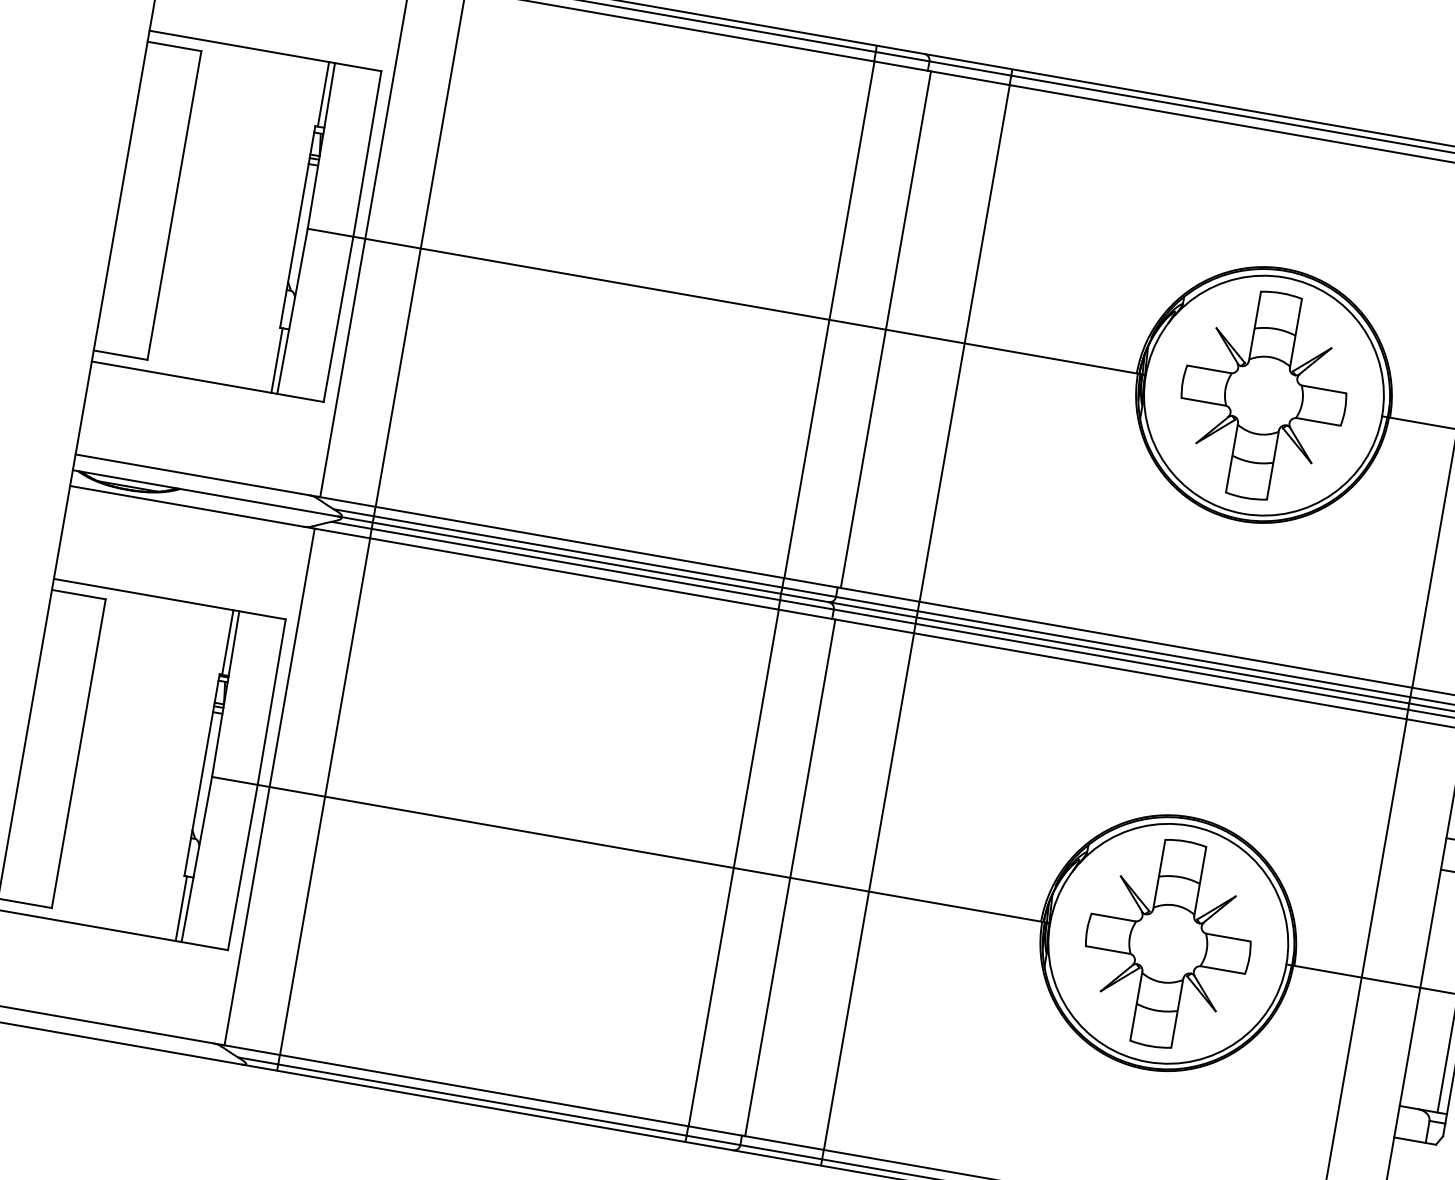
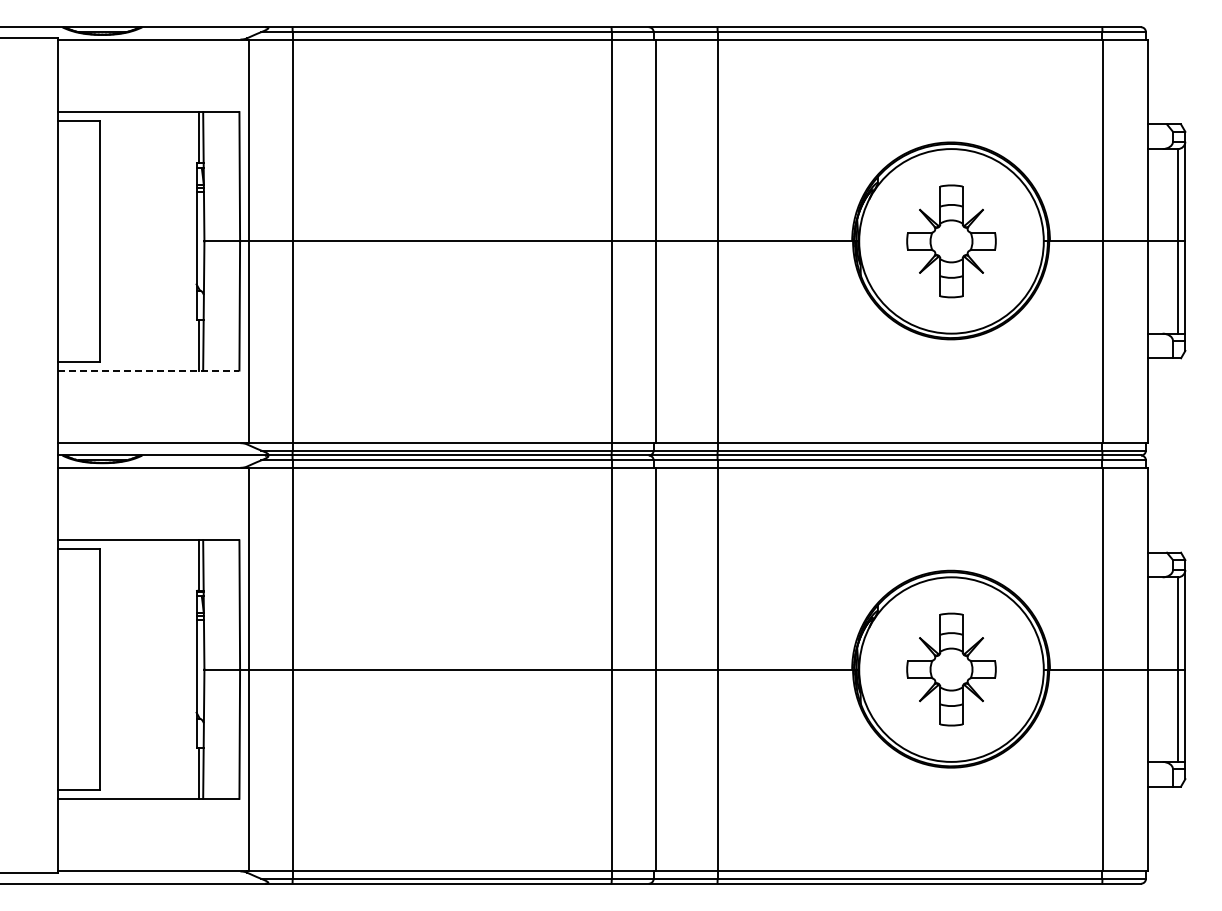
line: (207, 381) -> (148, 370), solid -> dashed
part: (1263, 395) -> (951, 241), size x0.7
part: (1168, 943) -> (951, 669), size x0.7

